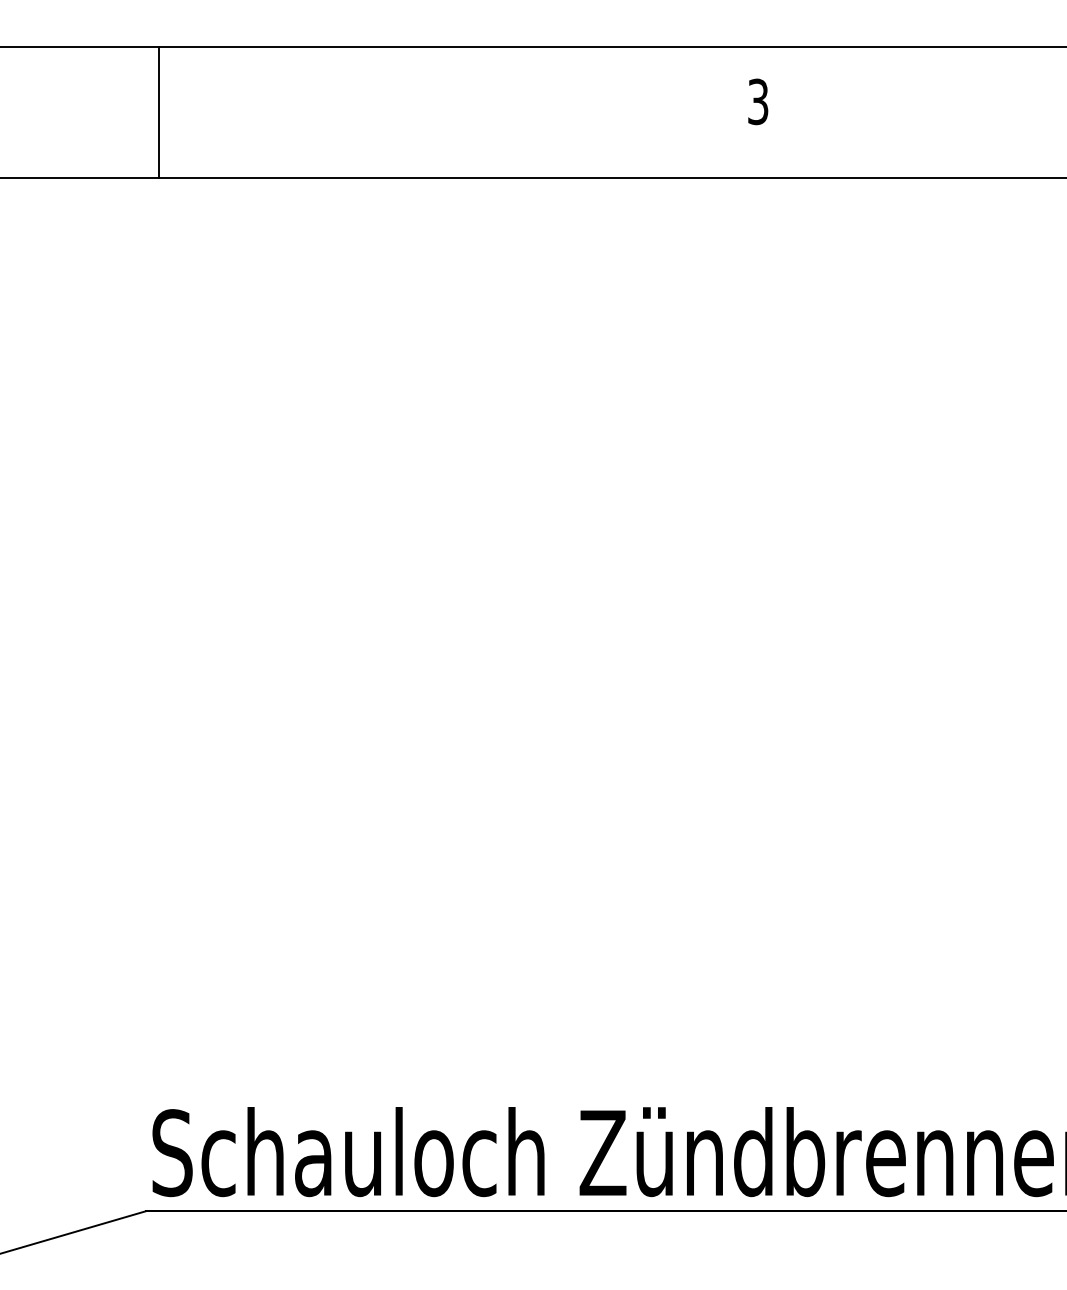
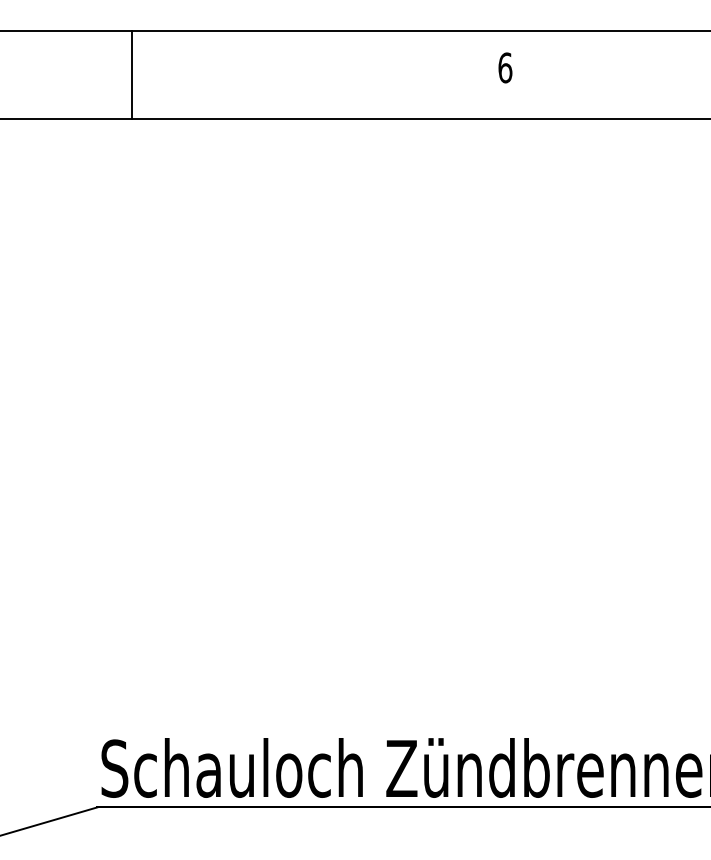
text: (758, 101) -> (505, 67), 3 -> 6
line: (158, 111) -> (131, 74), moved

